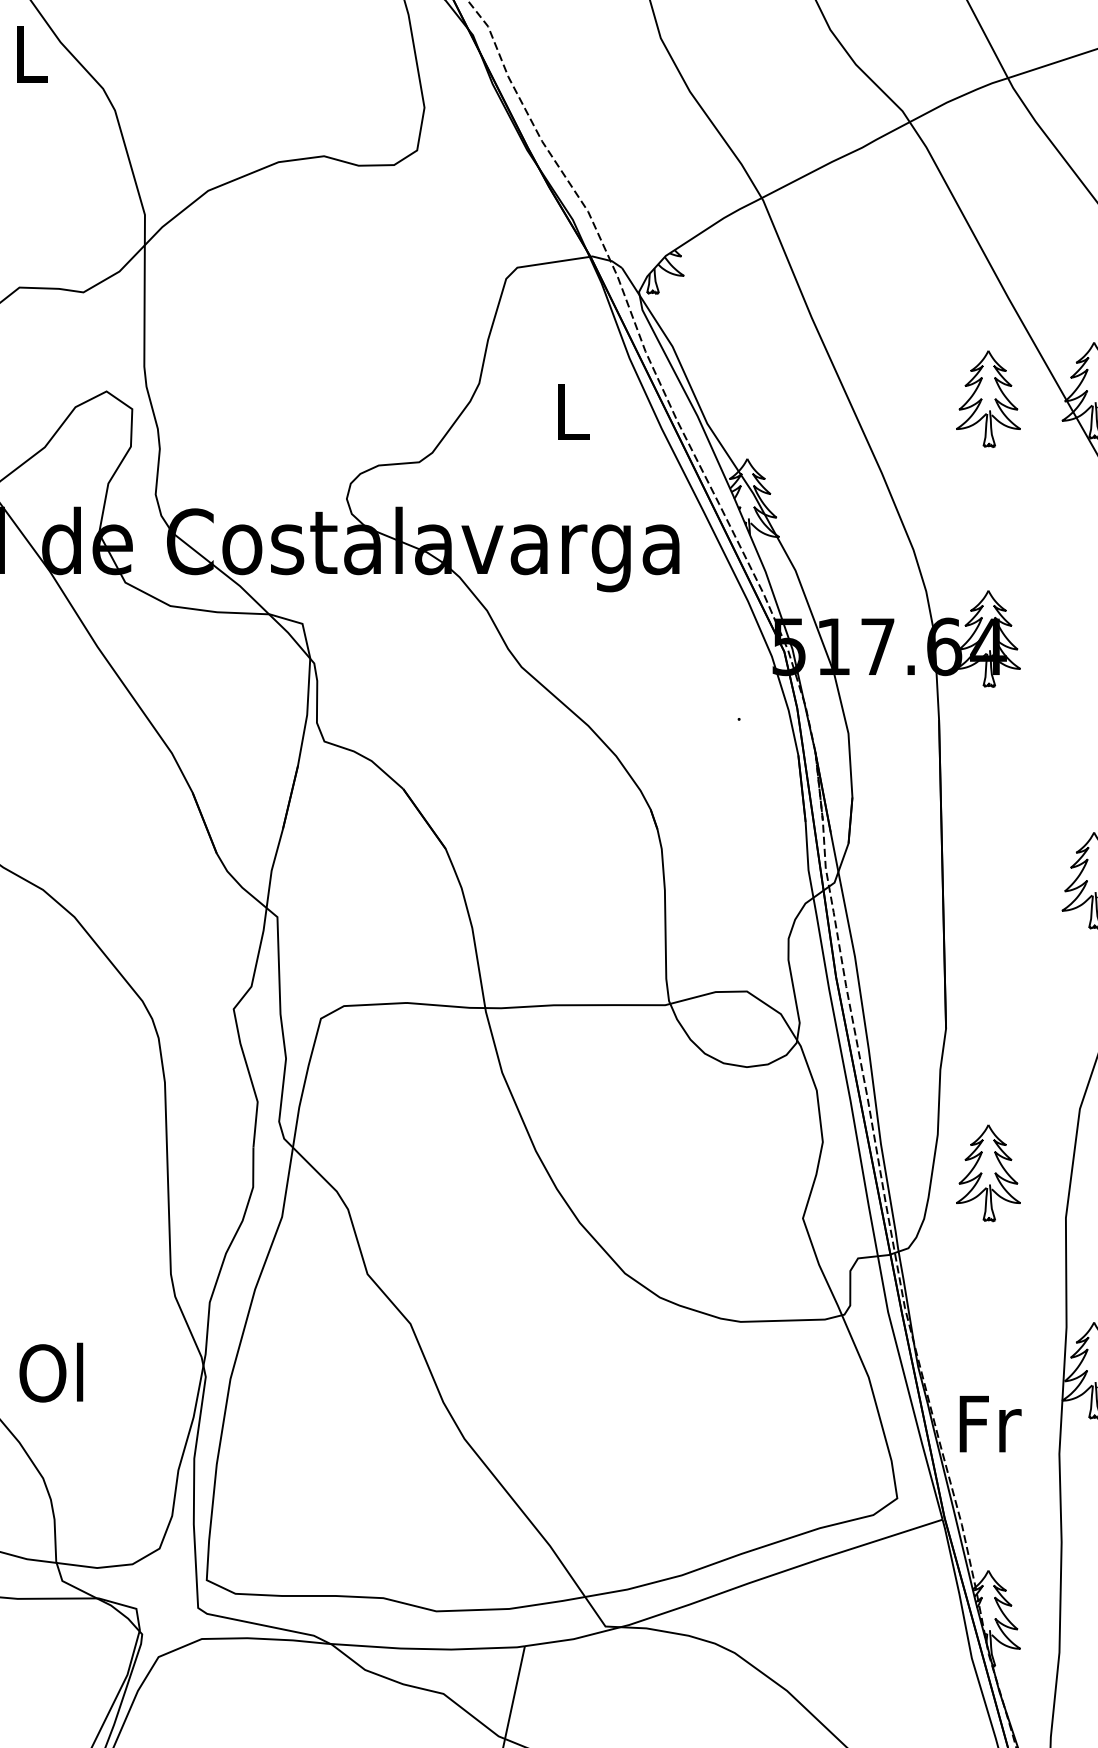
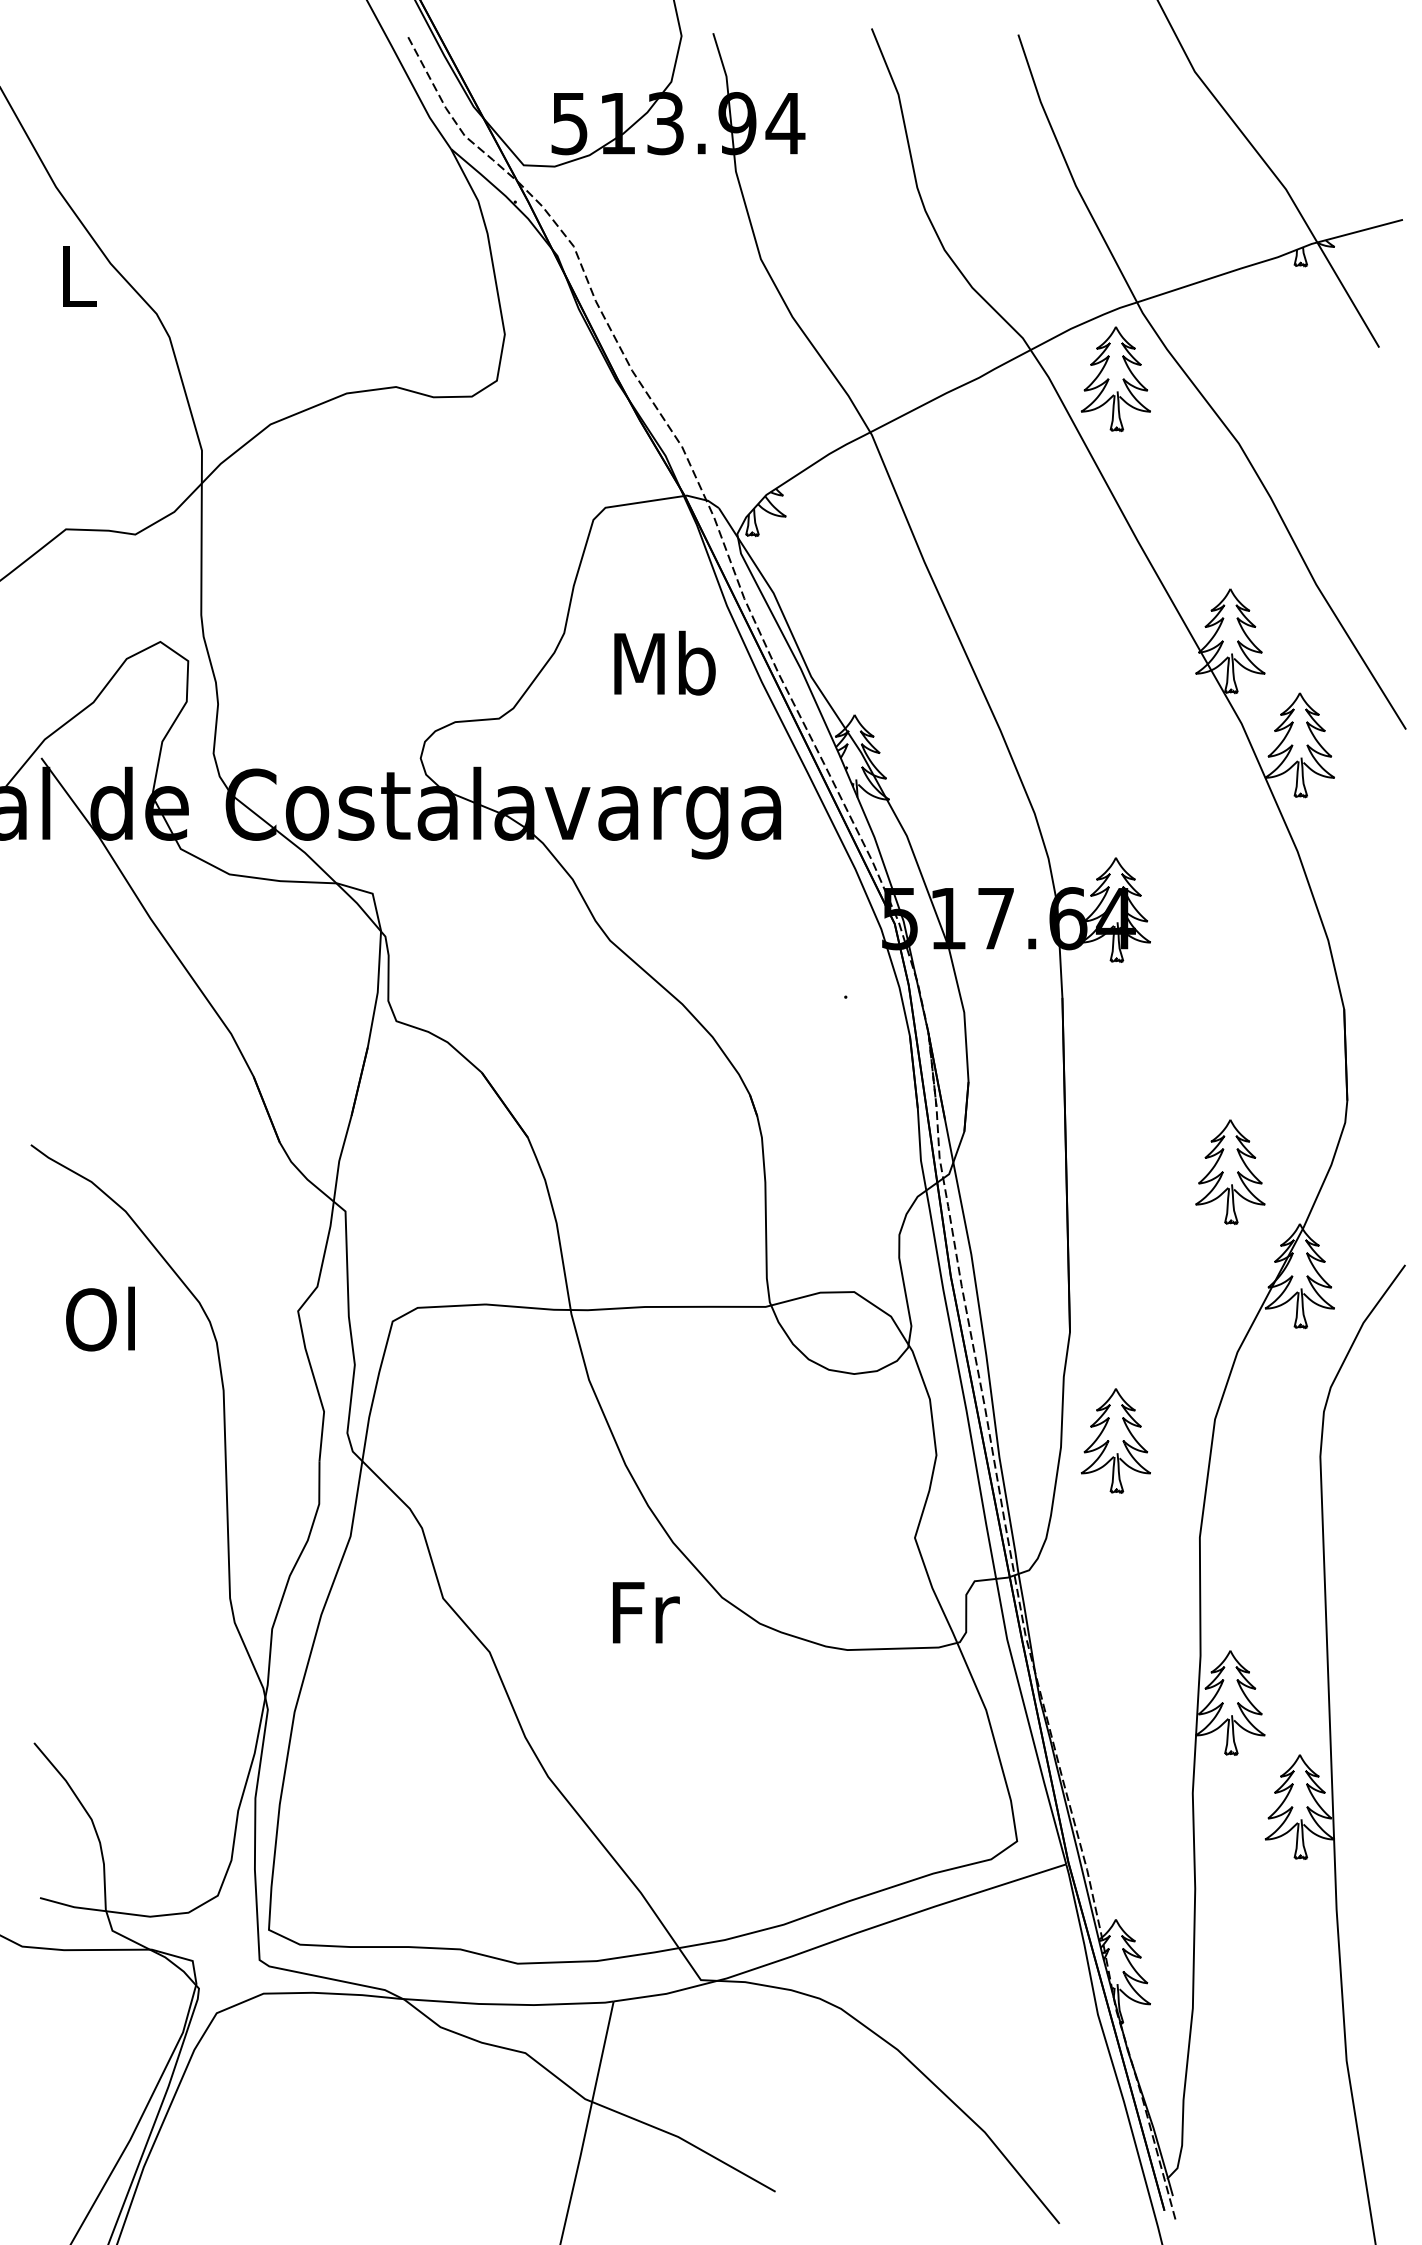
part: (988, 399) -> (1115, 379), moved
text: (571, 410) -> (664, 662), L -> Mb
part: (988, 1172) -> (1115, 1440), moved
text: (51, 1372) -> (100, 1318), moved
text: (990, 1423) -> (646, 1612), moved

